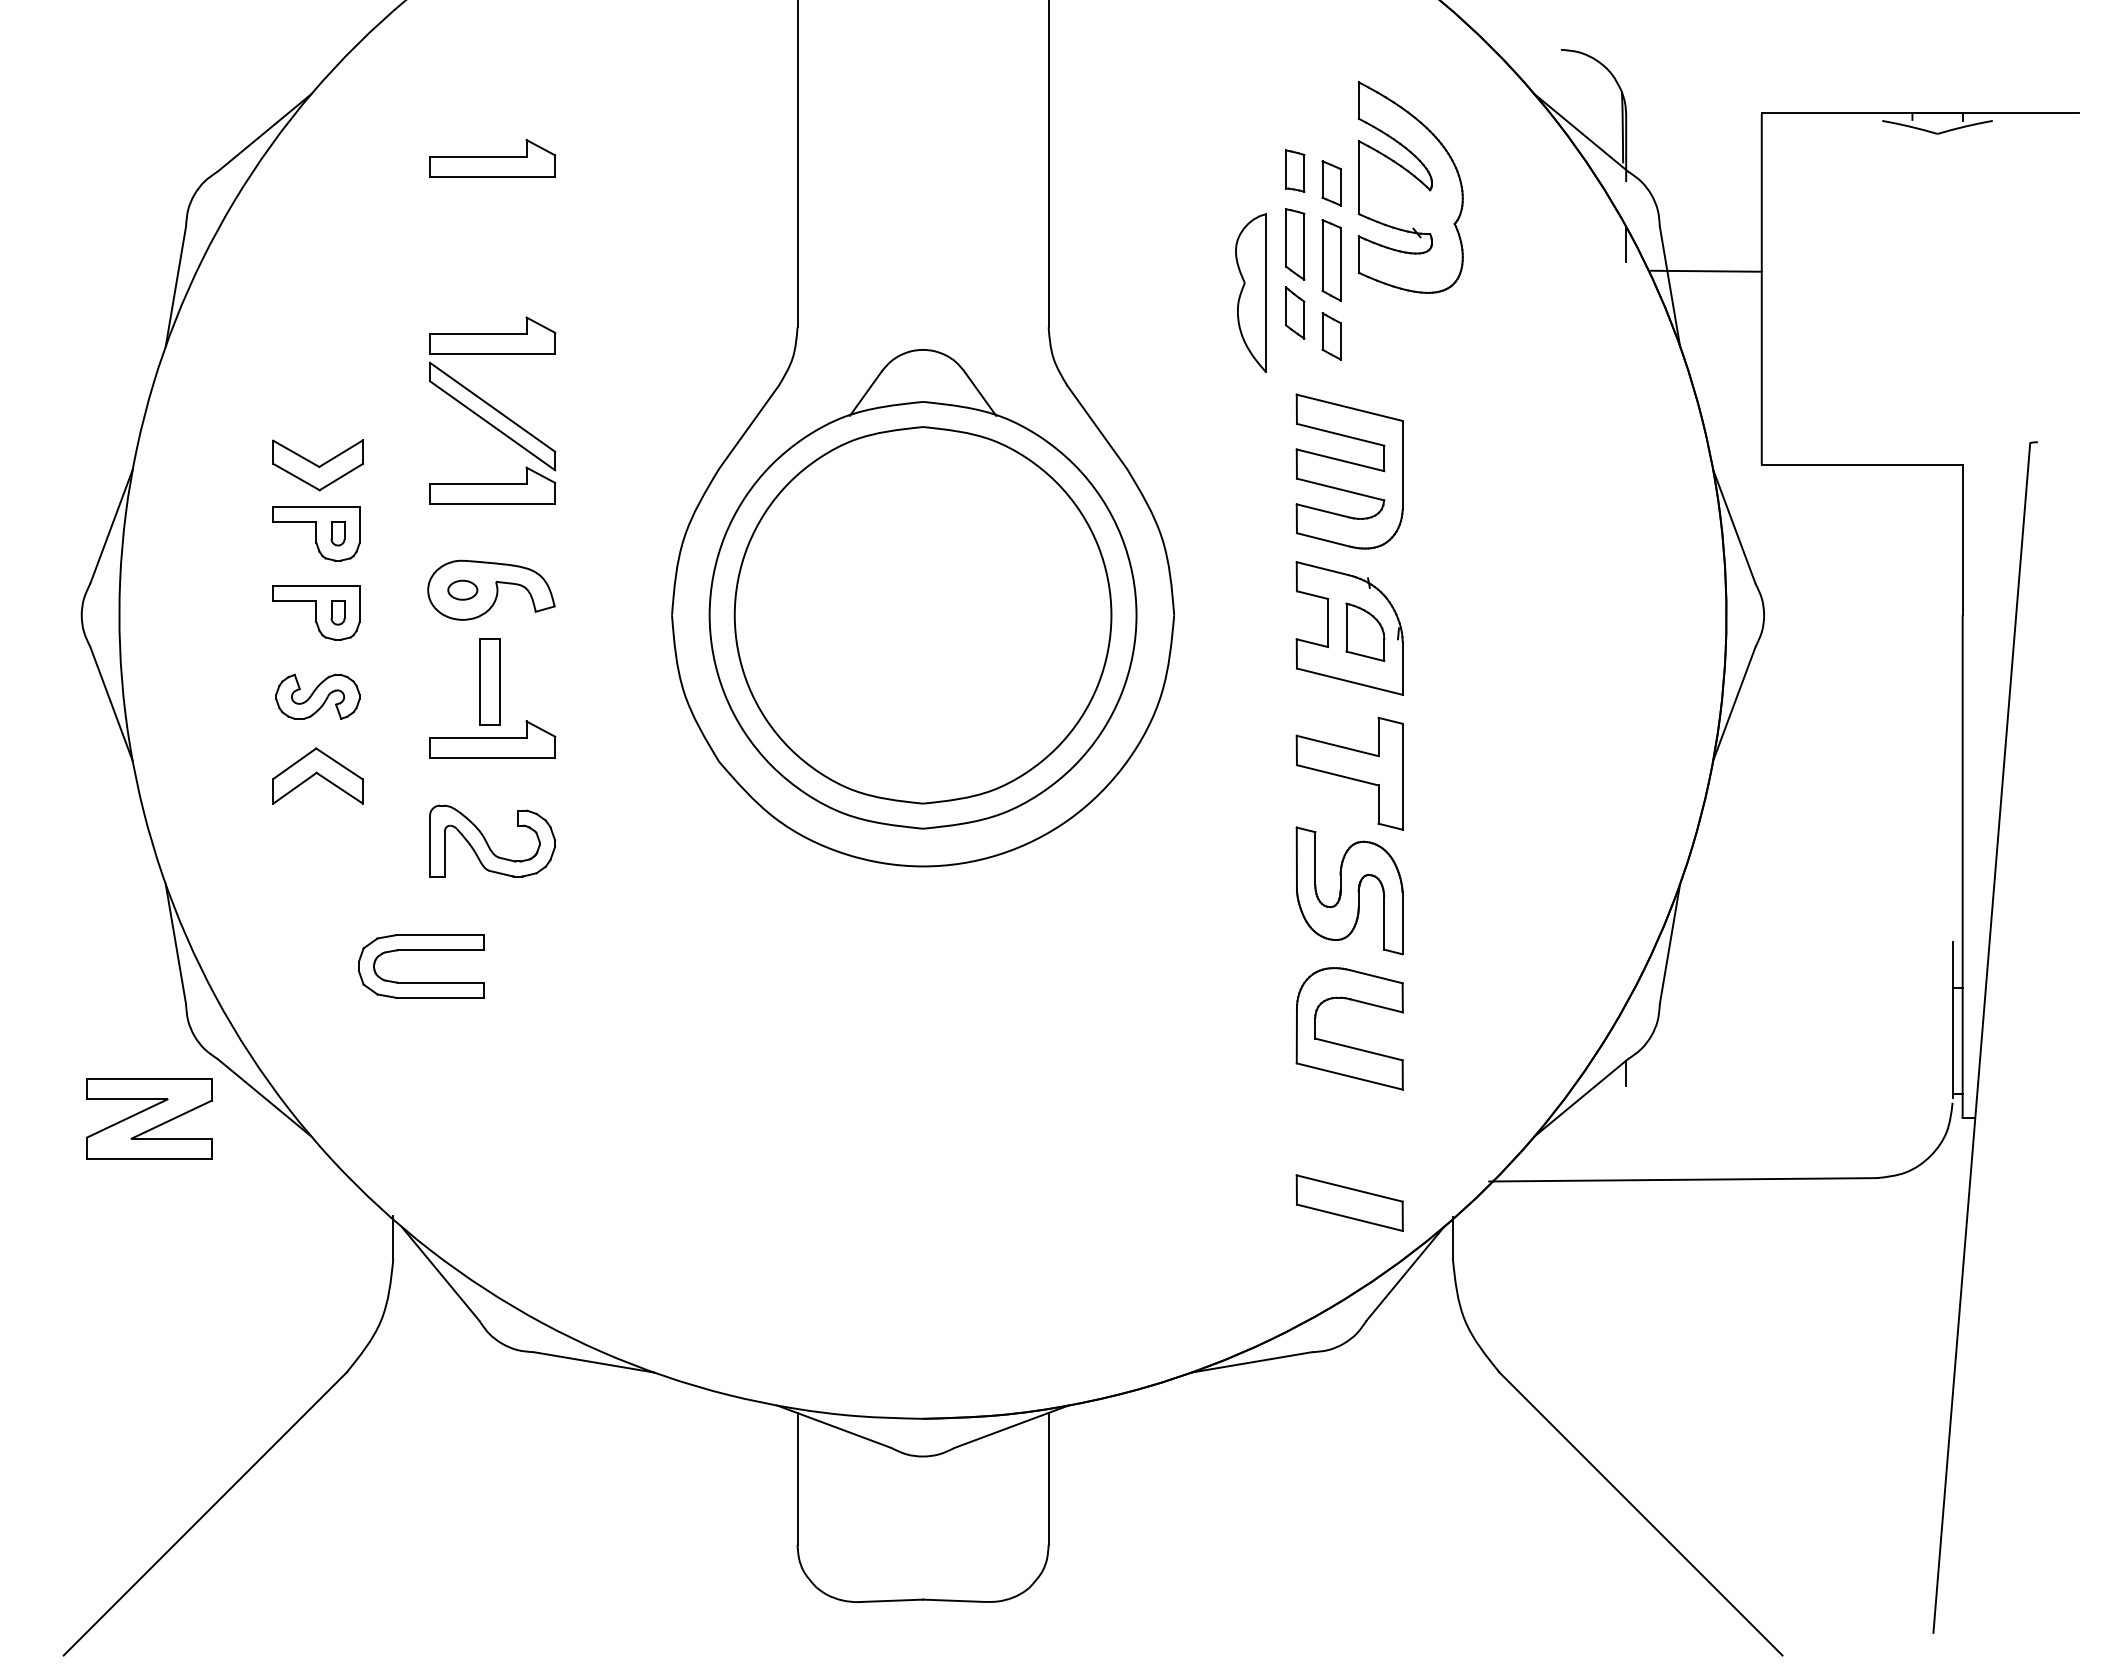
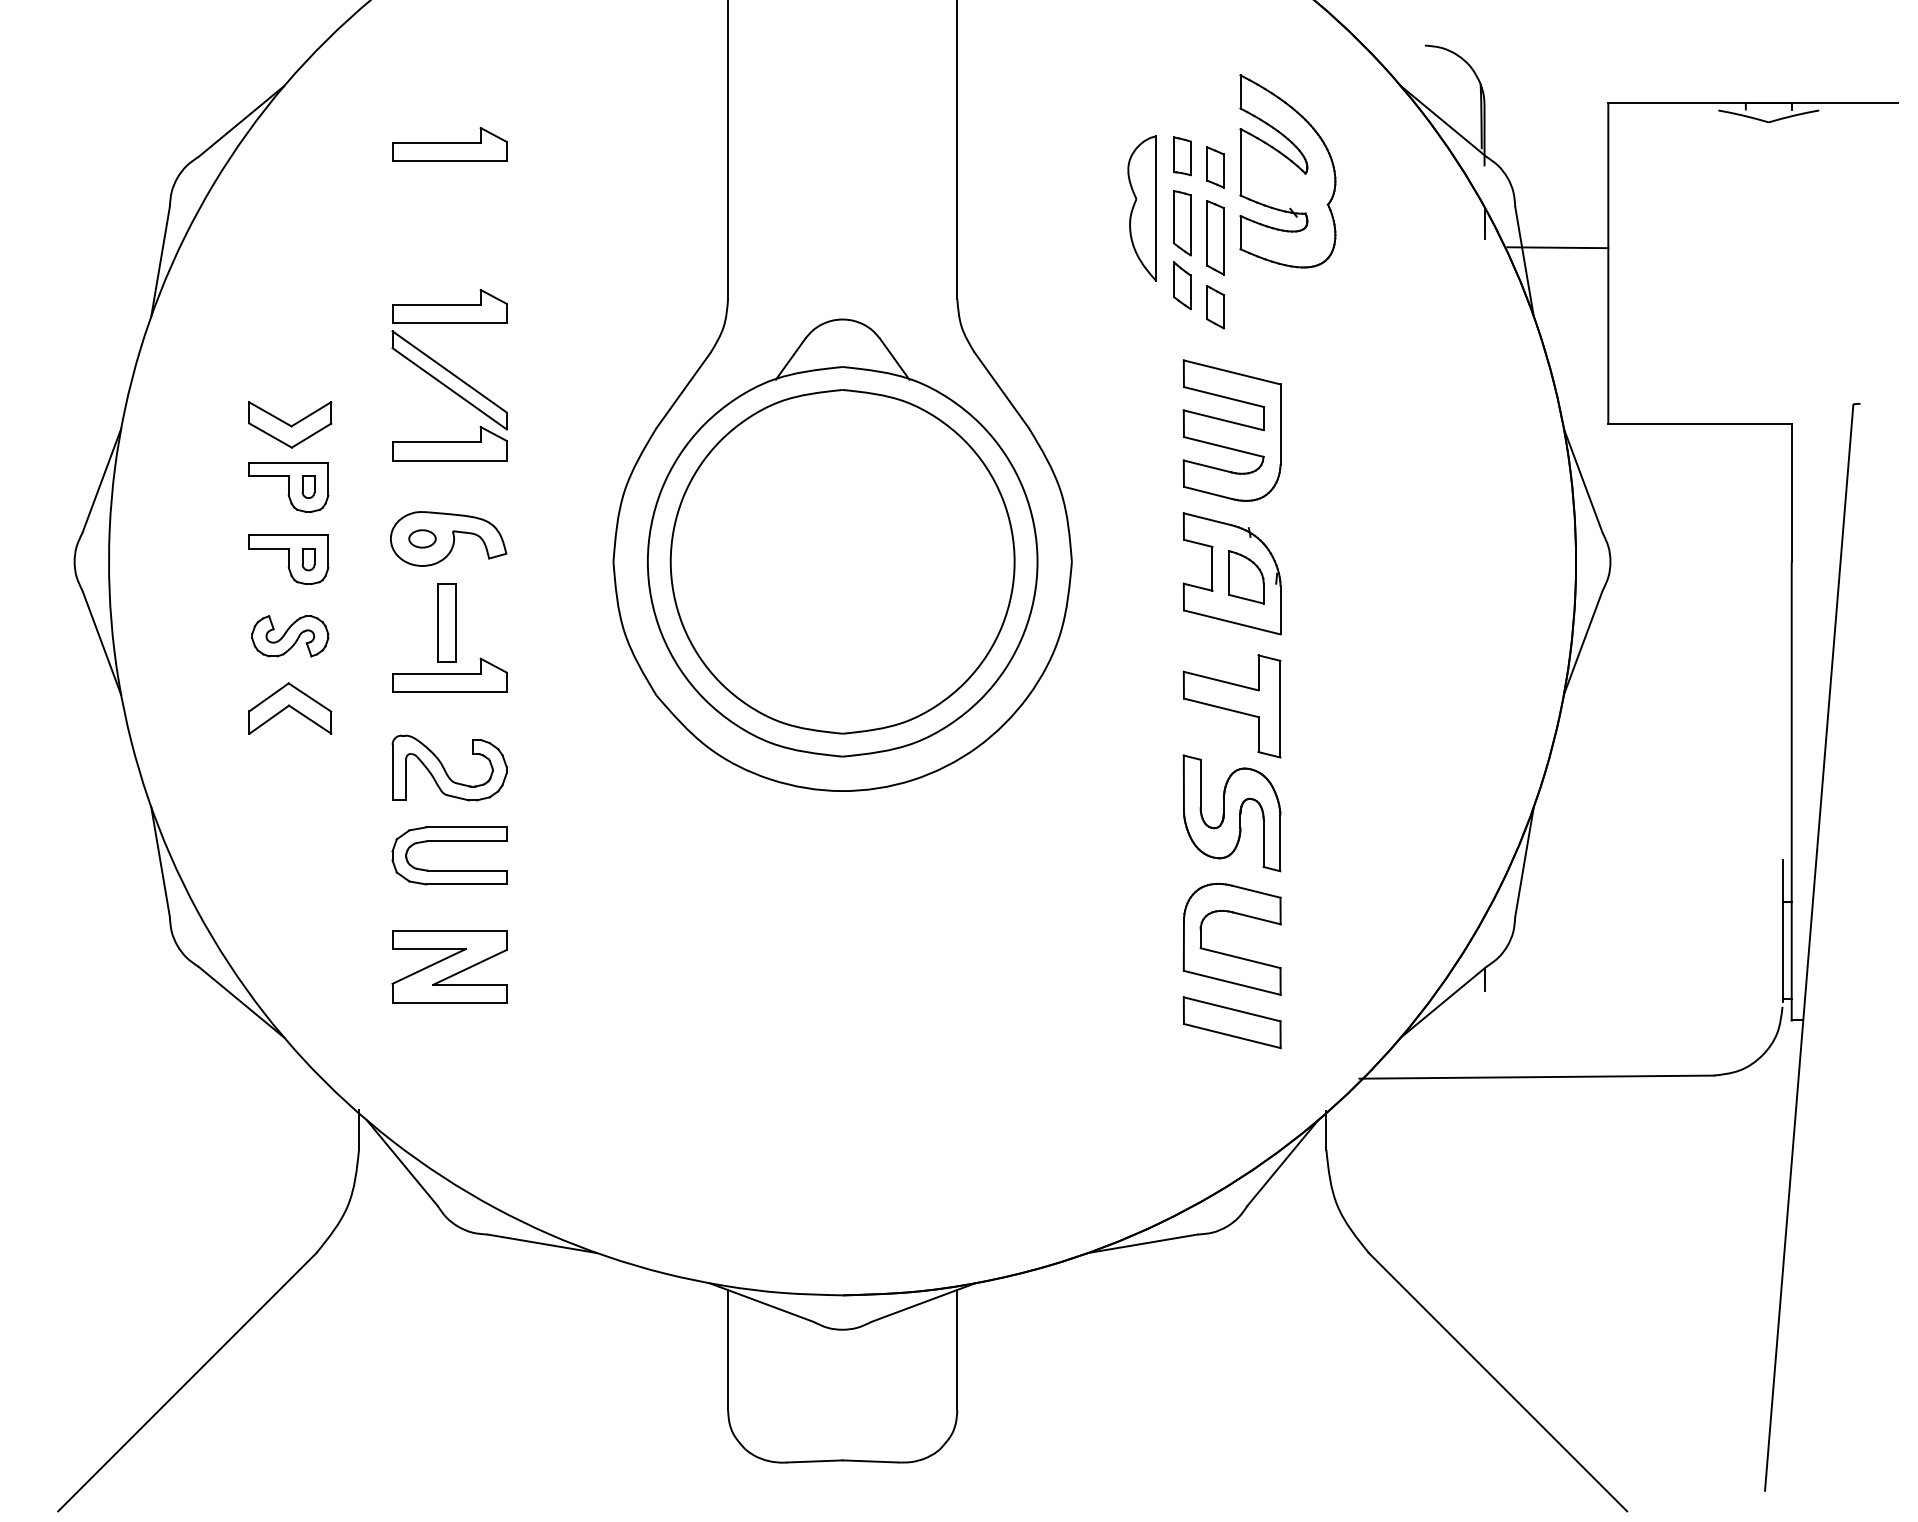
part: (1250, 292) -> (1141, 207), moved
part: (421, 950) -> (449, 841), moved
part: (149, 1118) -> (449, 966), moved
part: (1349, 1202) -> (1231, 1022), moved

